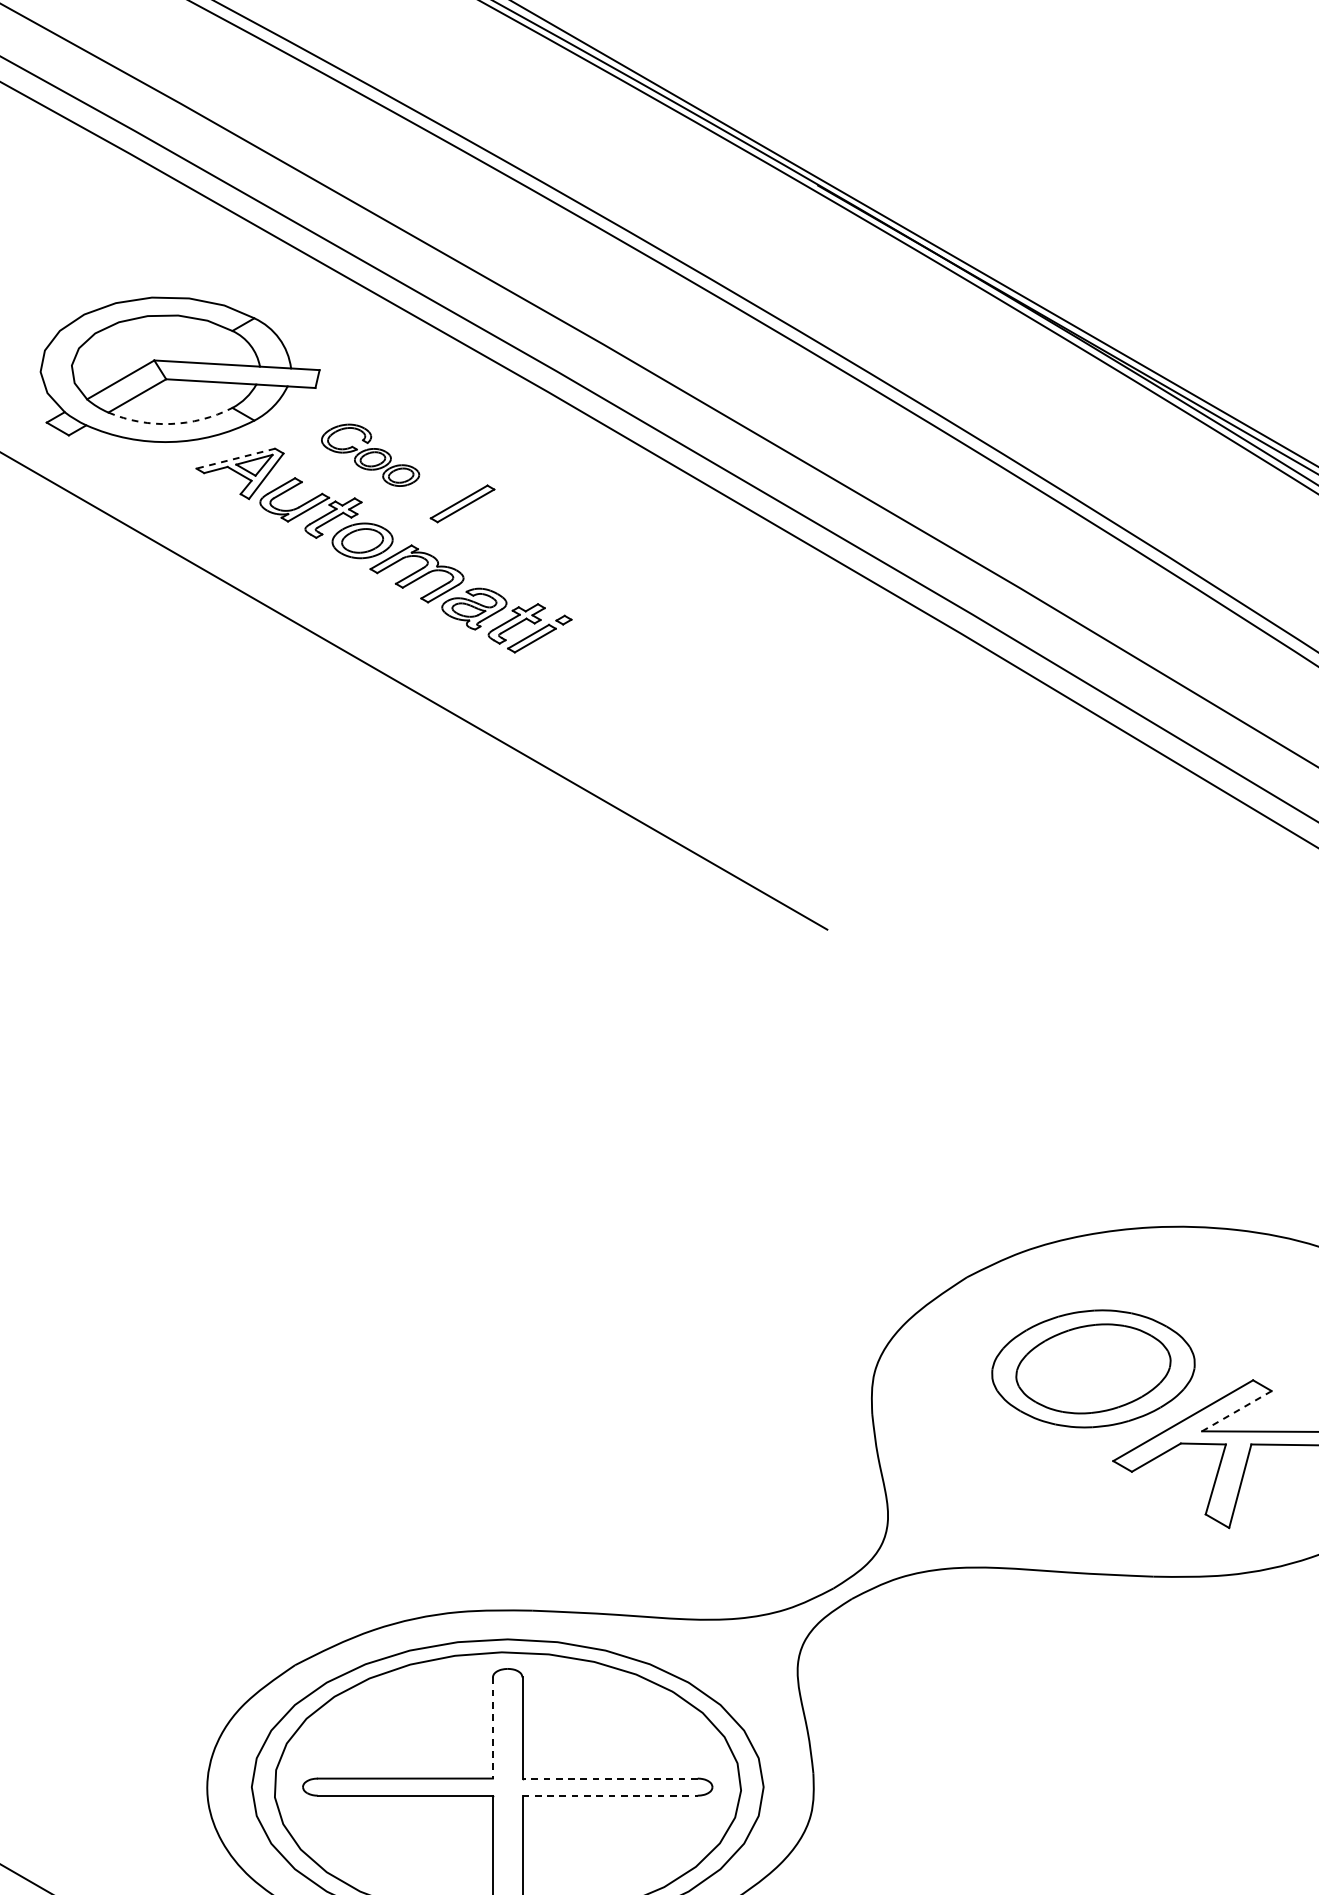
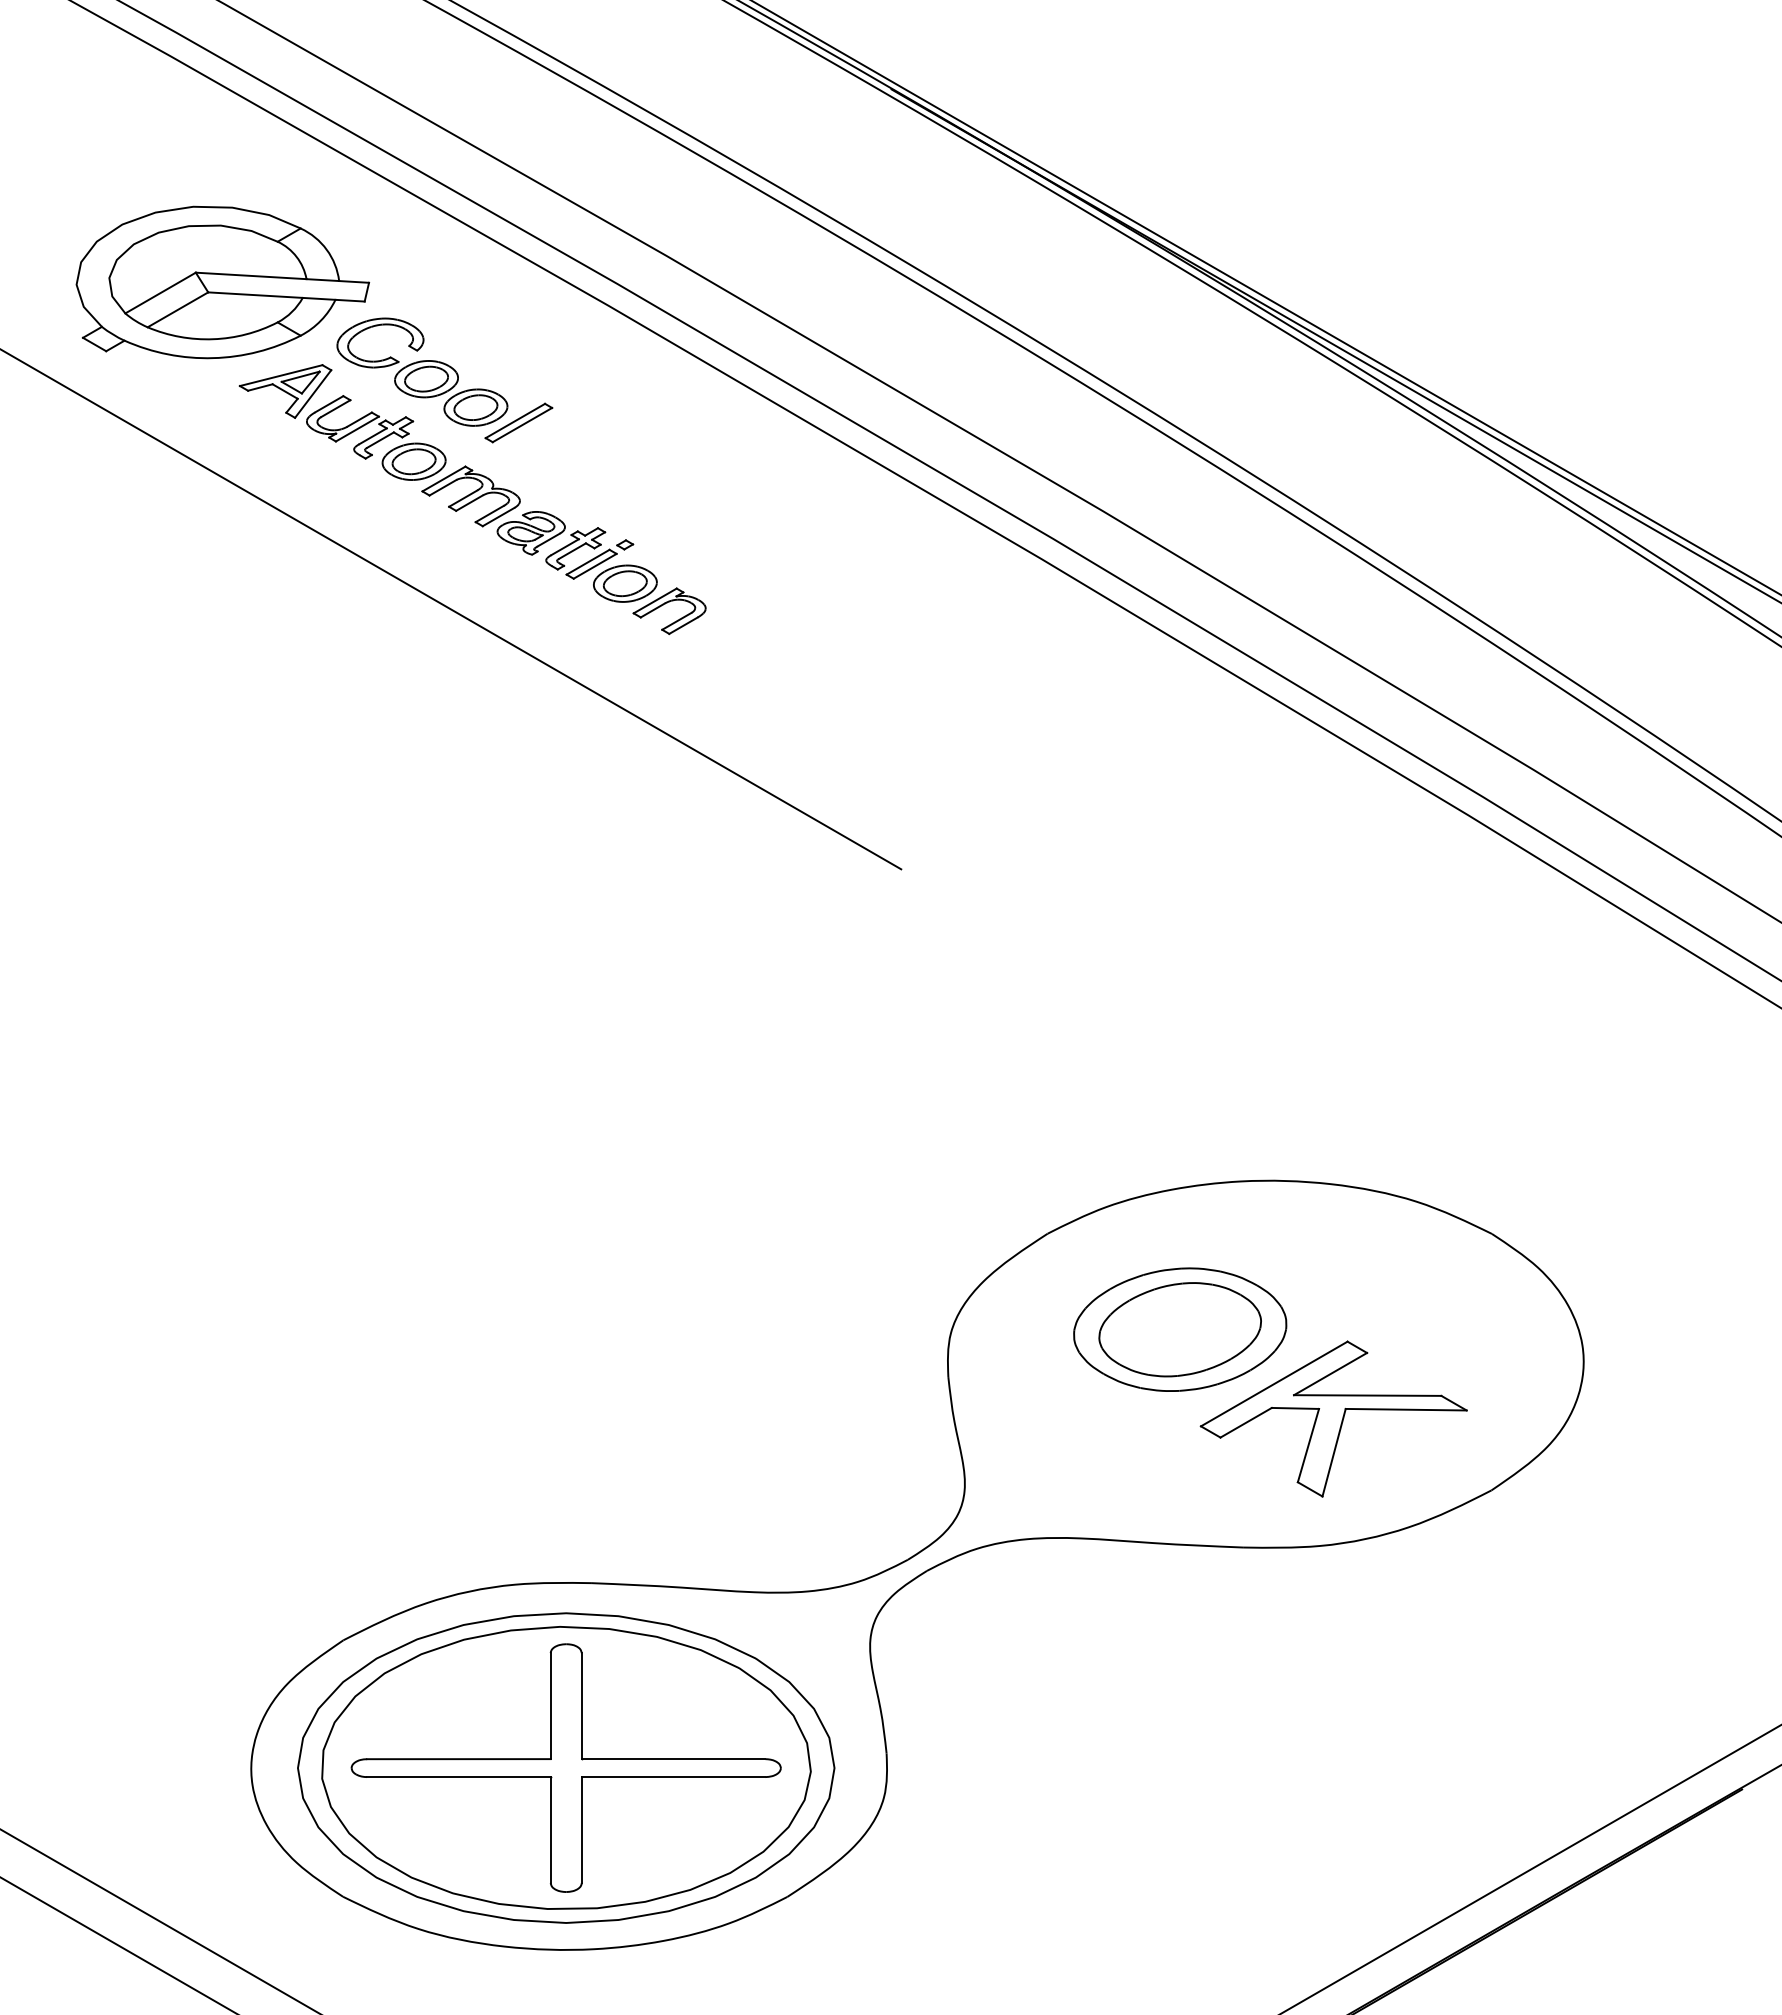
arc: (171, 424) -> (213, 339), dashed -> solid
part: (370, 454) -> (422, 371), size x1.67
line: (236, 458) -> (281, 375), dashed -> solid
part: (587, 672) -> (649, 599), added
line: (1236, 1410) -> (1330, 1373), dashed -> solid
line: (492, 1728) -> (550, 1706), dashed -> solid
line: (610, 1778) -> (673, 1759), dashed -> solid
line: (610, 1796) -> (673, 1777), dashed -> solid

